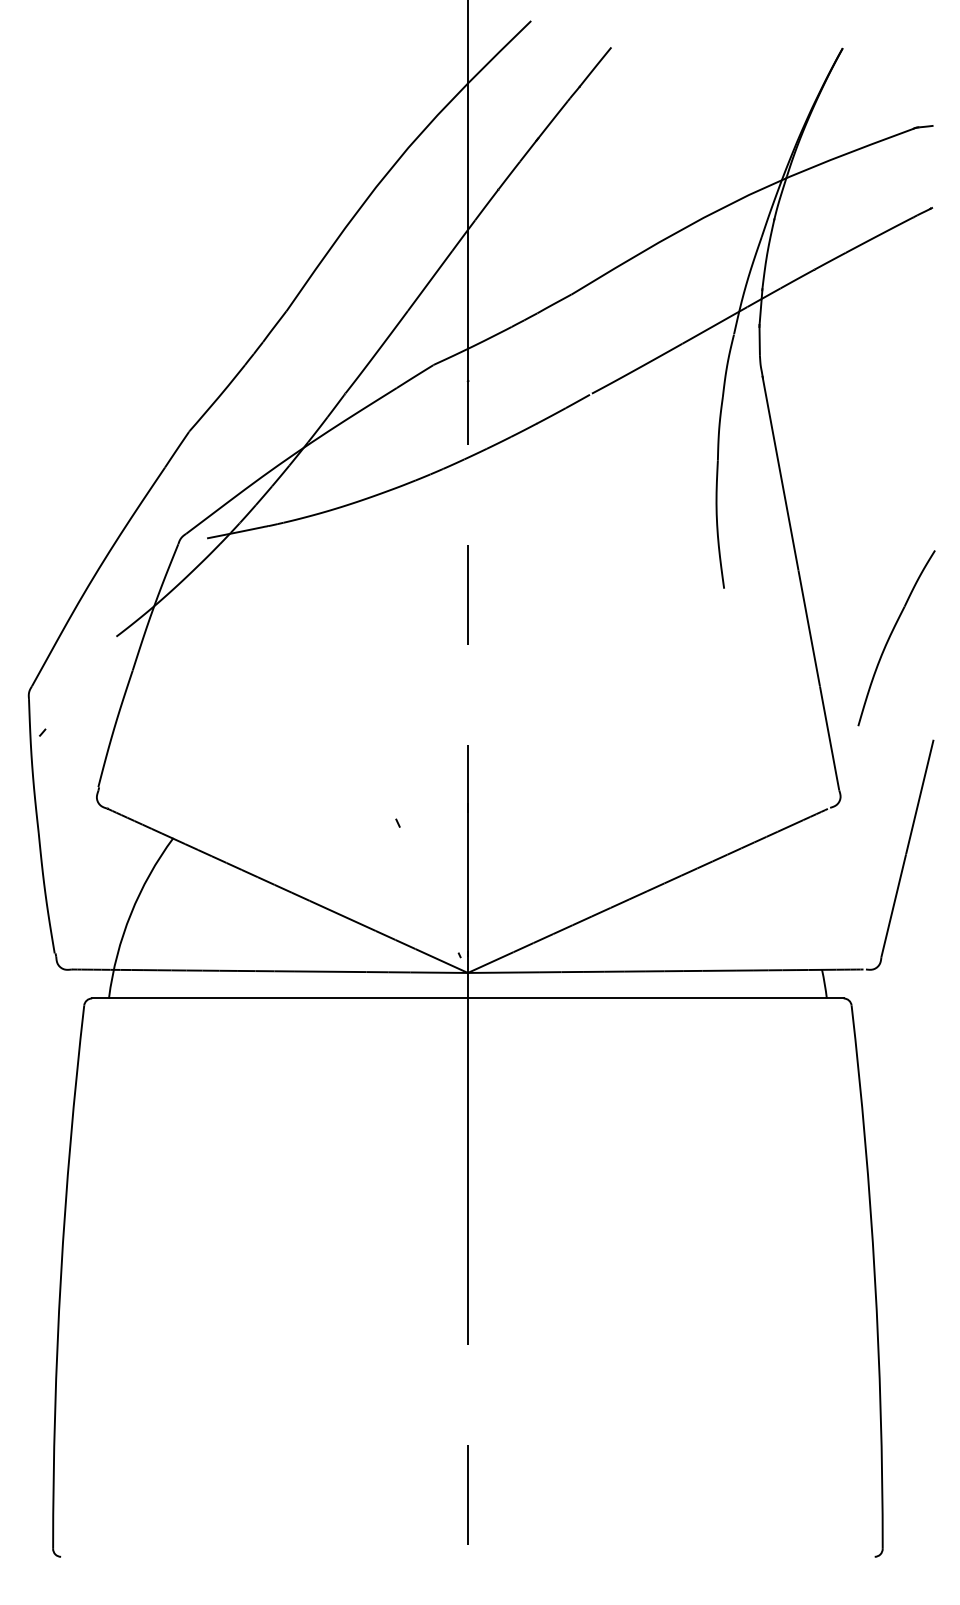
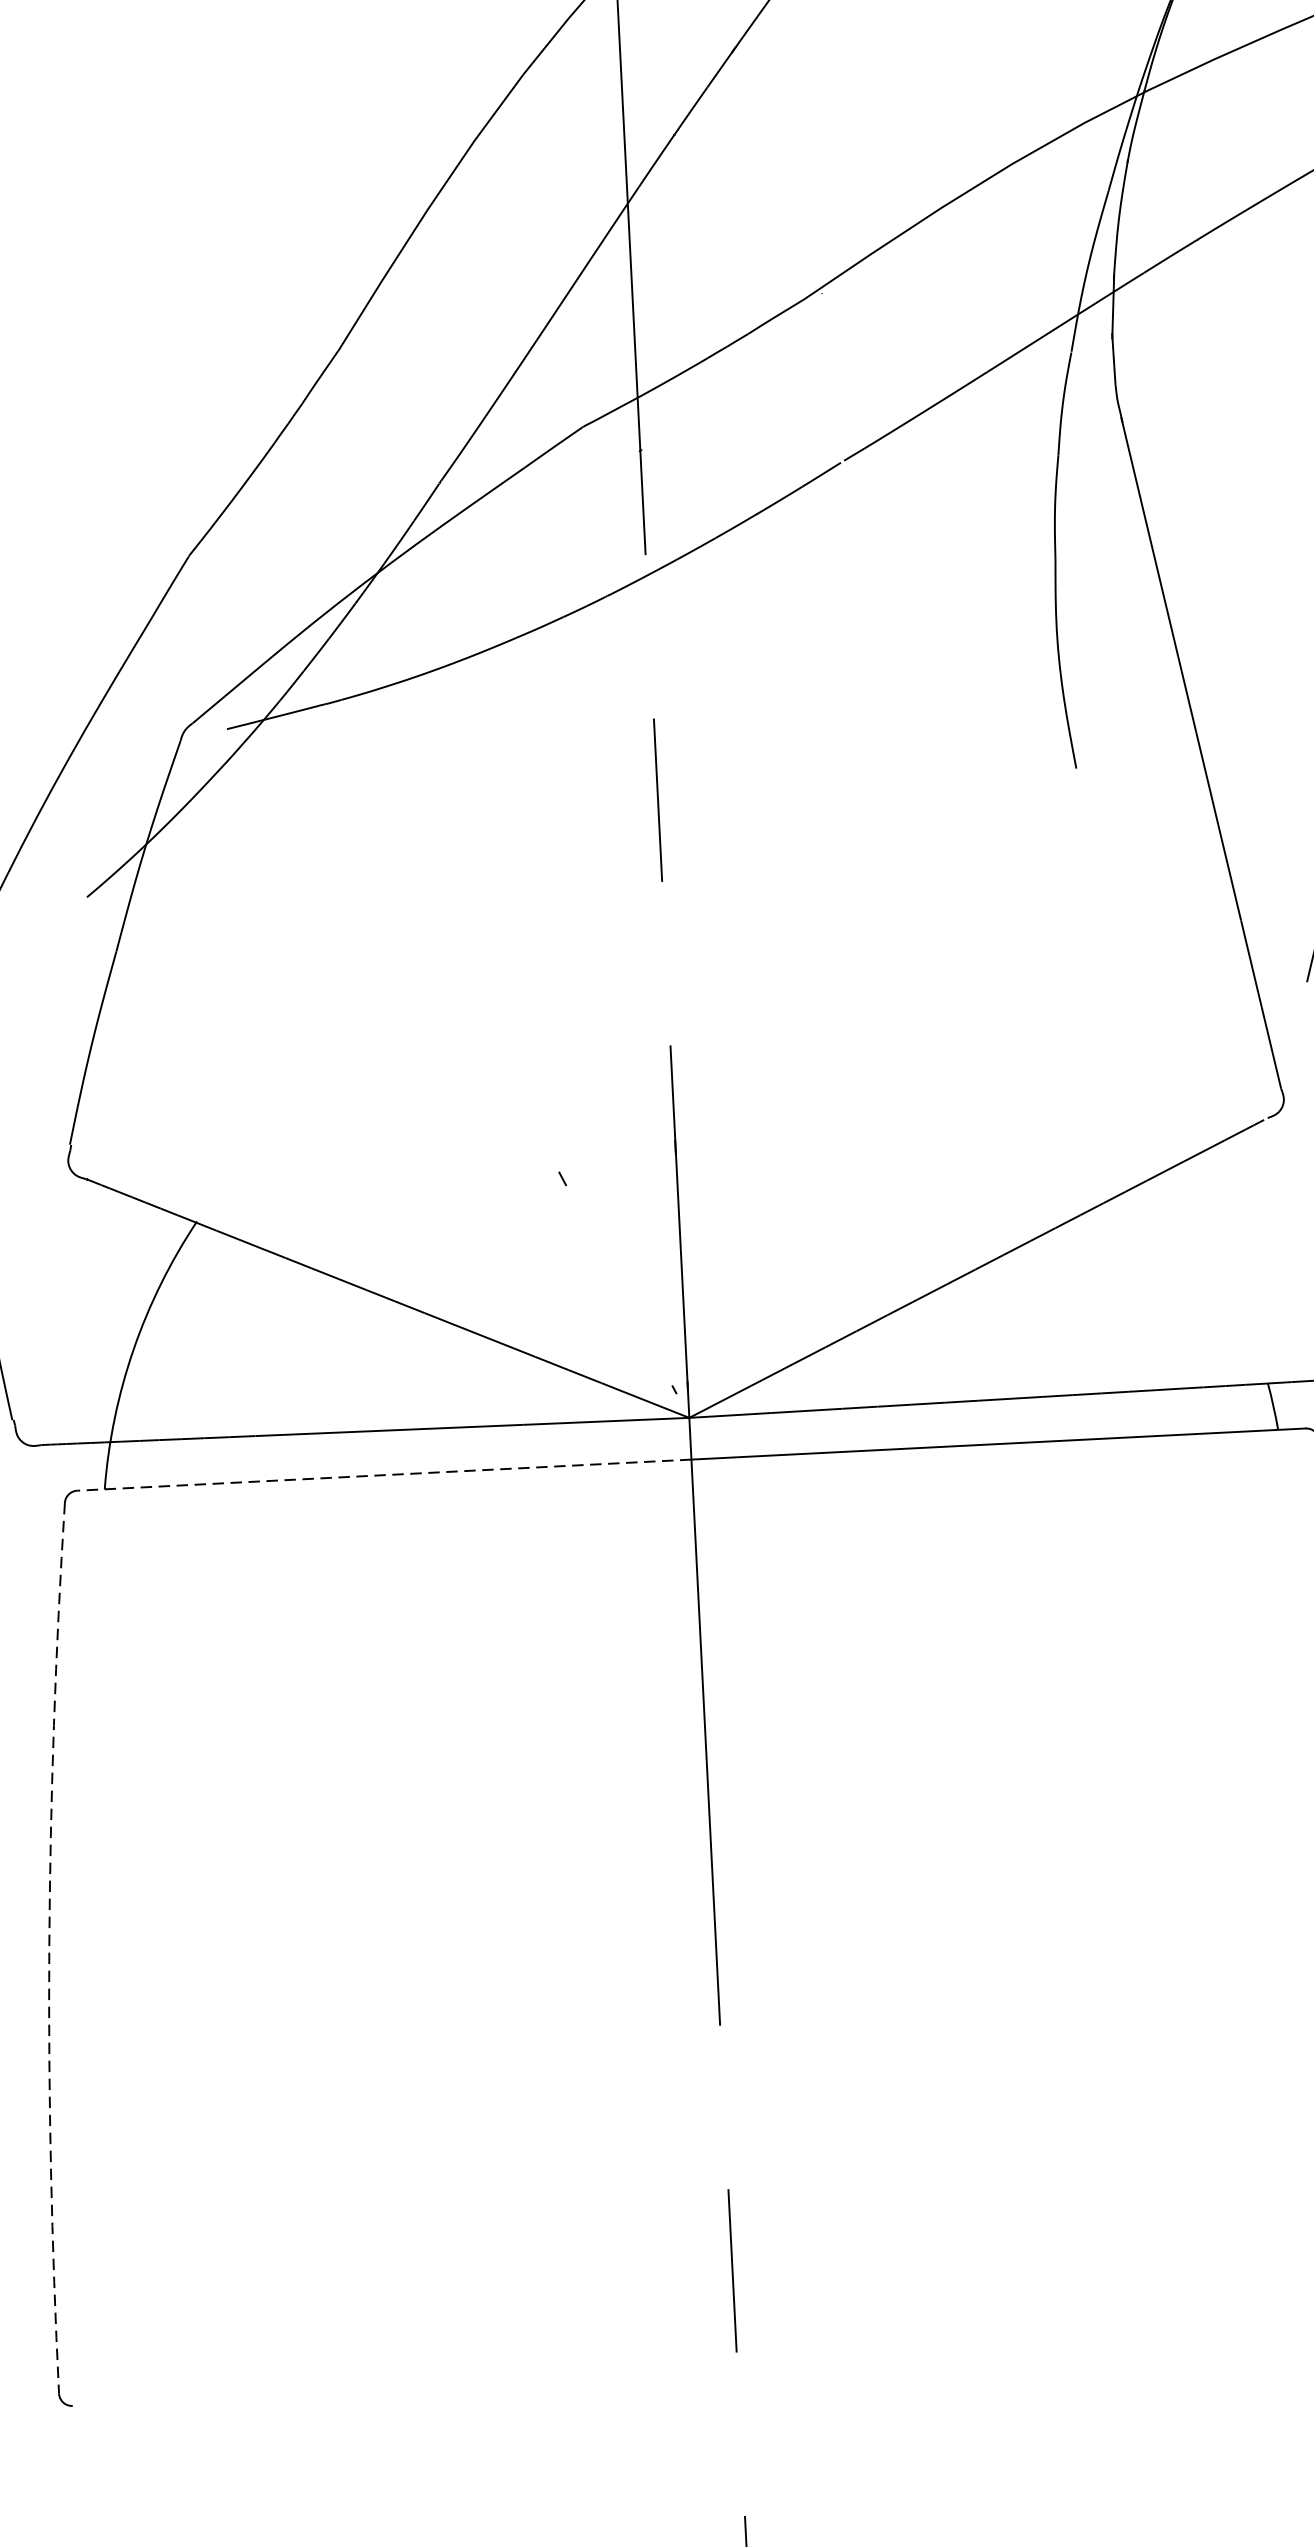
line: (280, 998) -> (385, 1475), solid -> dashed
arc: (60, 1276) -> (48, 1947), solid -> dashed

